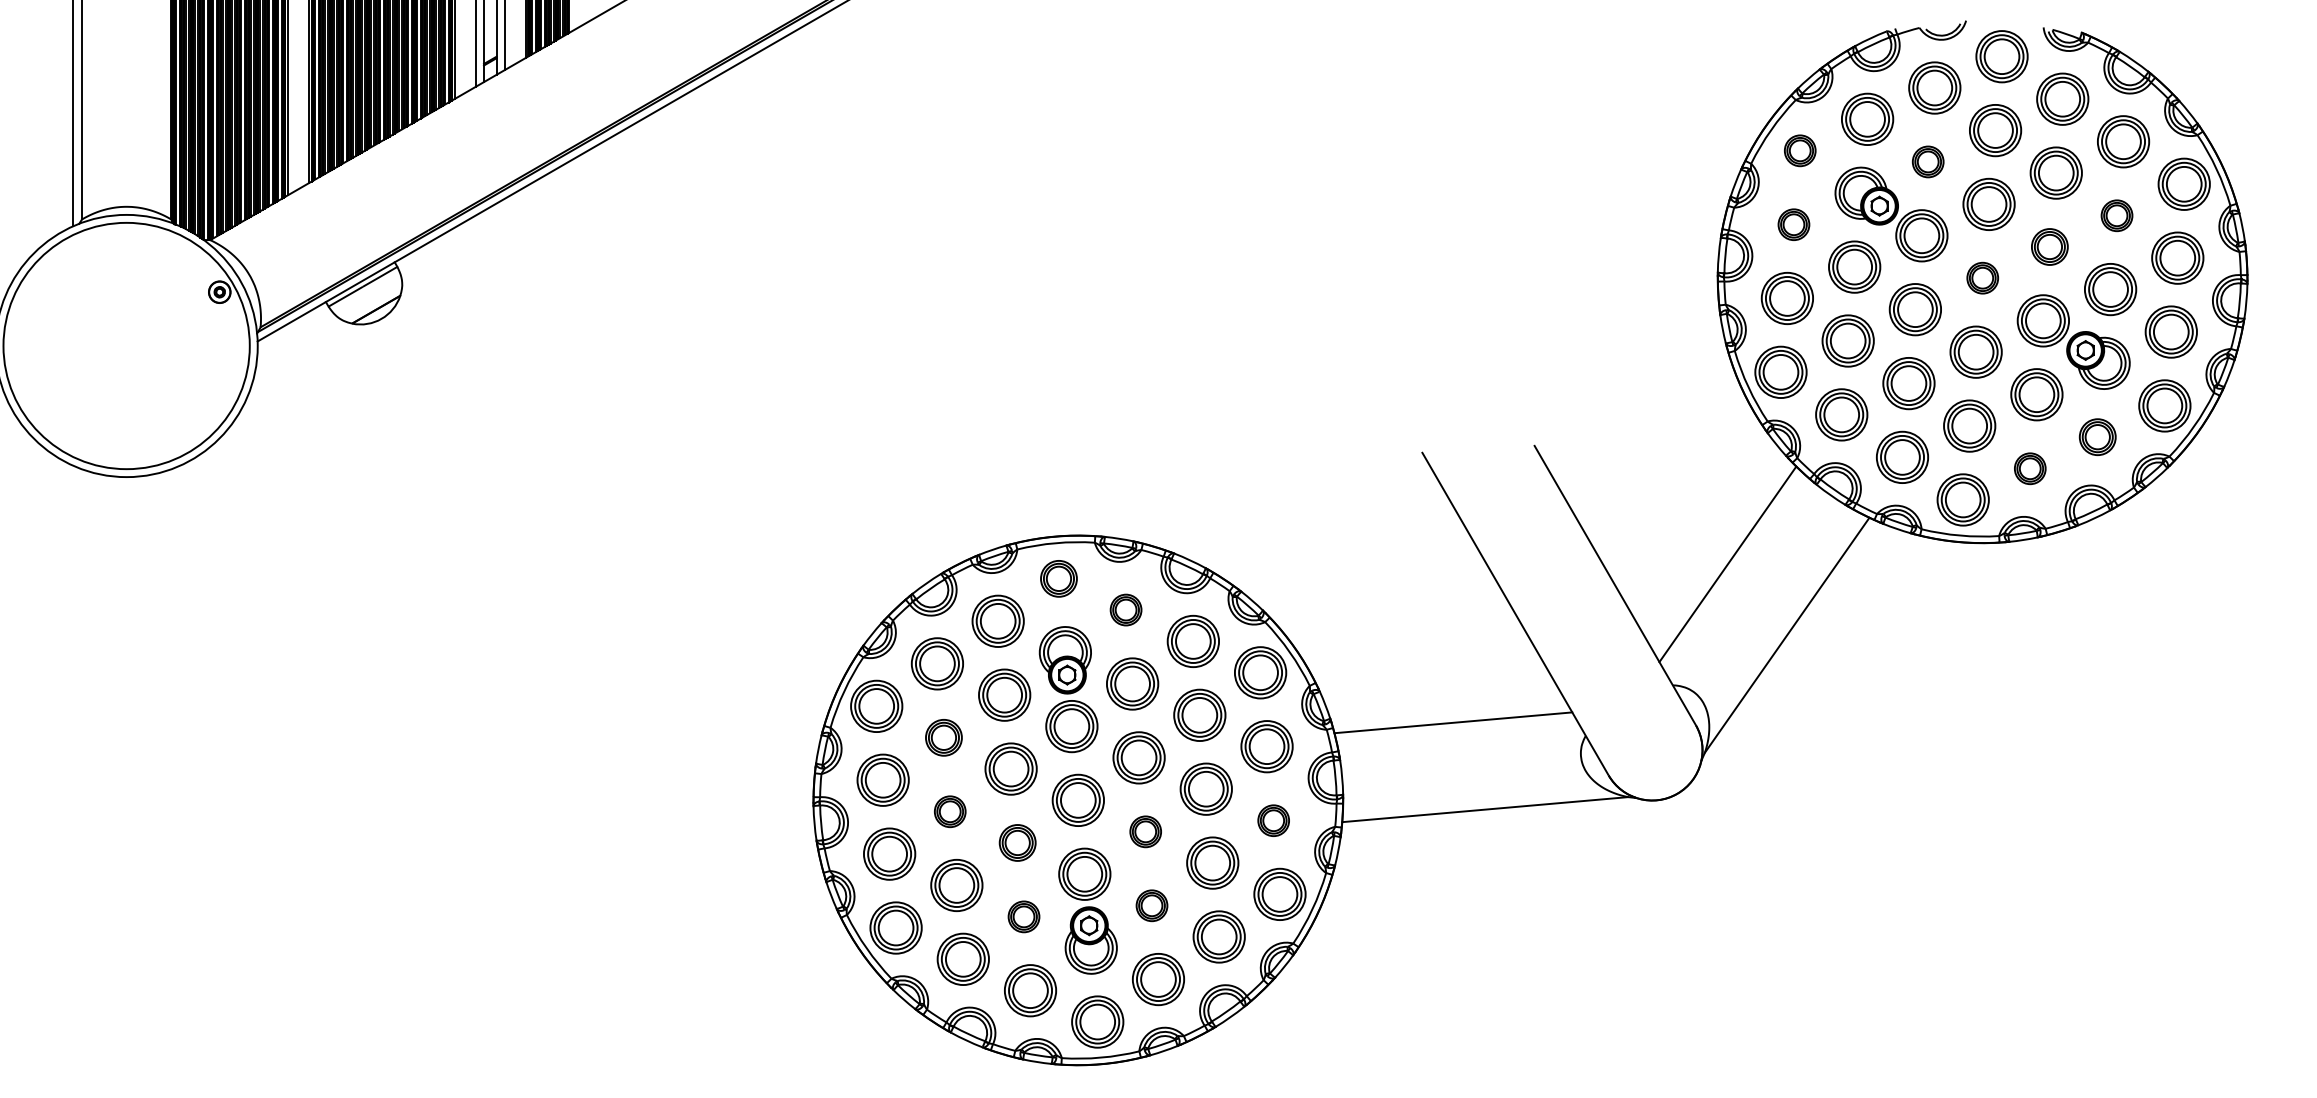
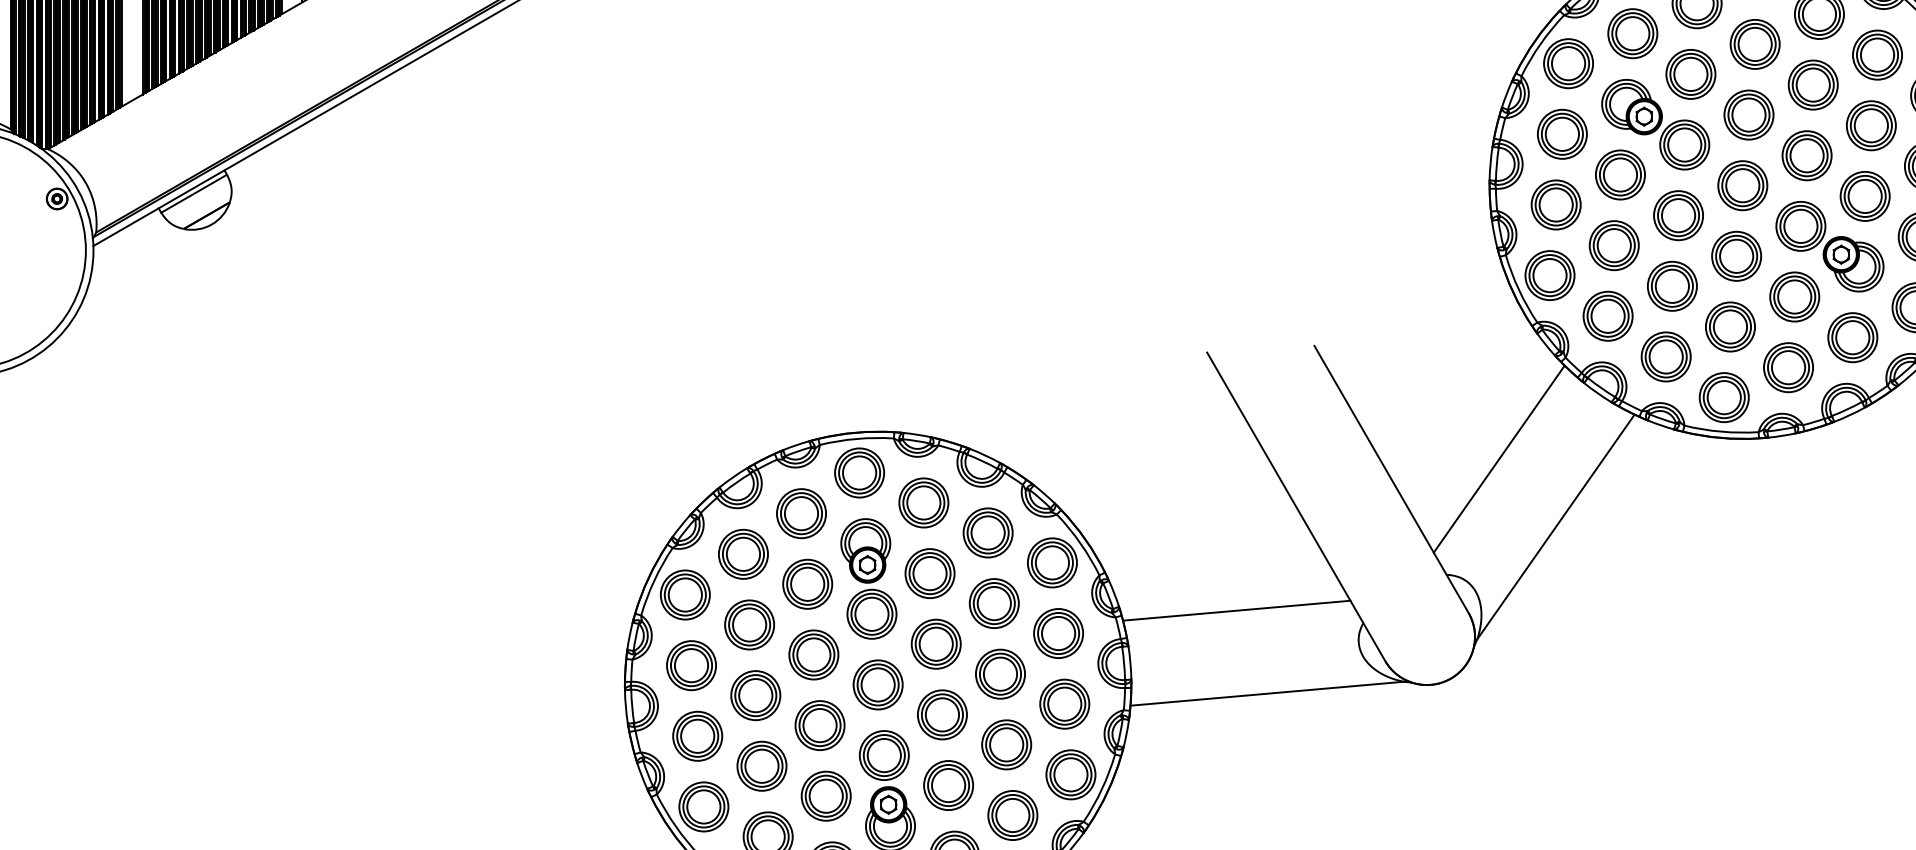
part: (1799, 150) -> (1567, 63), size x1.67
part: (1927, 161) -> (1690, 73), size x1.67
part: (2116, 215) -> (1870, 125), size x1.67
part: (1793, 224) -> (1561, 134), size x1.67
part: (2049, 246) -> (1806, 155), size x1.43
part: (1982, 277) -> (1742, 184), size x1.67
part: (2097, 436) -> (1852, 336), size x1.43
part: (2029, 468) -> (1787, 367), size x1.67
part: (1058, 578) -> (859, 472), size x1.43
part: (1125, 609) -> (923, 502), size x1.67
part: (943, 737) -> (749, 624), size x1.43
part: (949, 811) -> (754, 695), size x1.67
part: (1273, 820) -> (1064, 704), size x1.67
part: (1145, 831) -> (942, 714), size x1.67
part: (1017, 842) -> (819, 725), size x1.43
part: (1151, 905) -> (948, 785), size x1.67
part: (1023, 916) -> (825, 795), size x1.67

